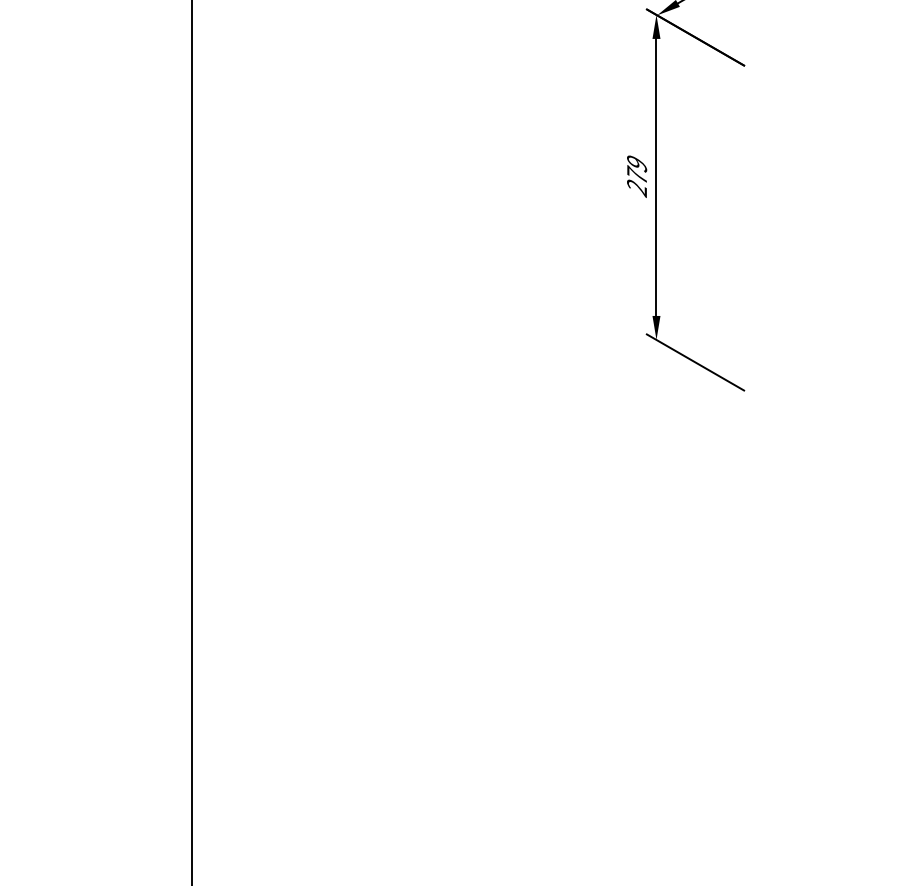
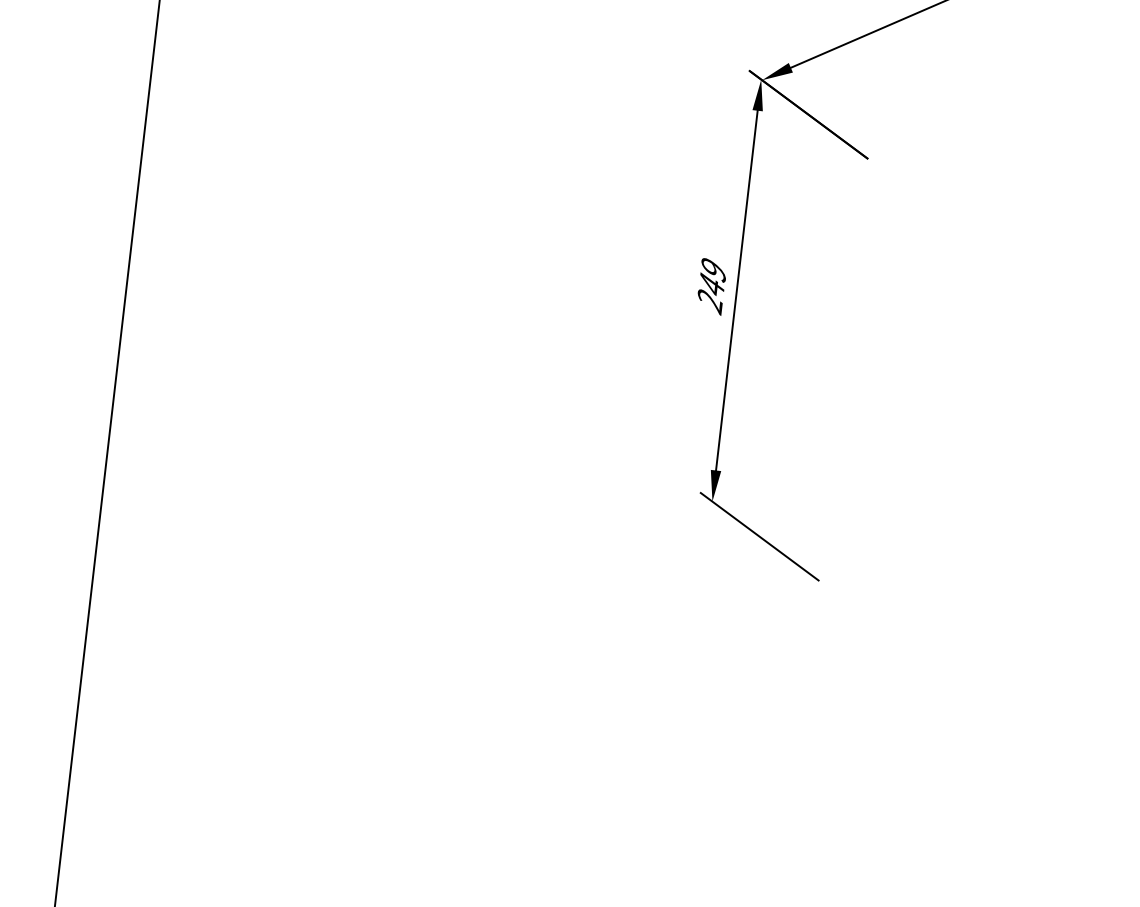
text: (636, 174) -> (711, 283), 279 -> 249

